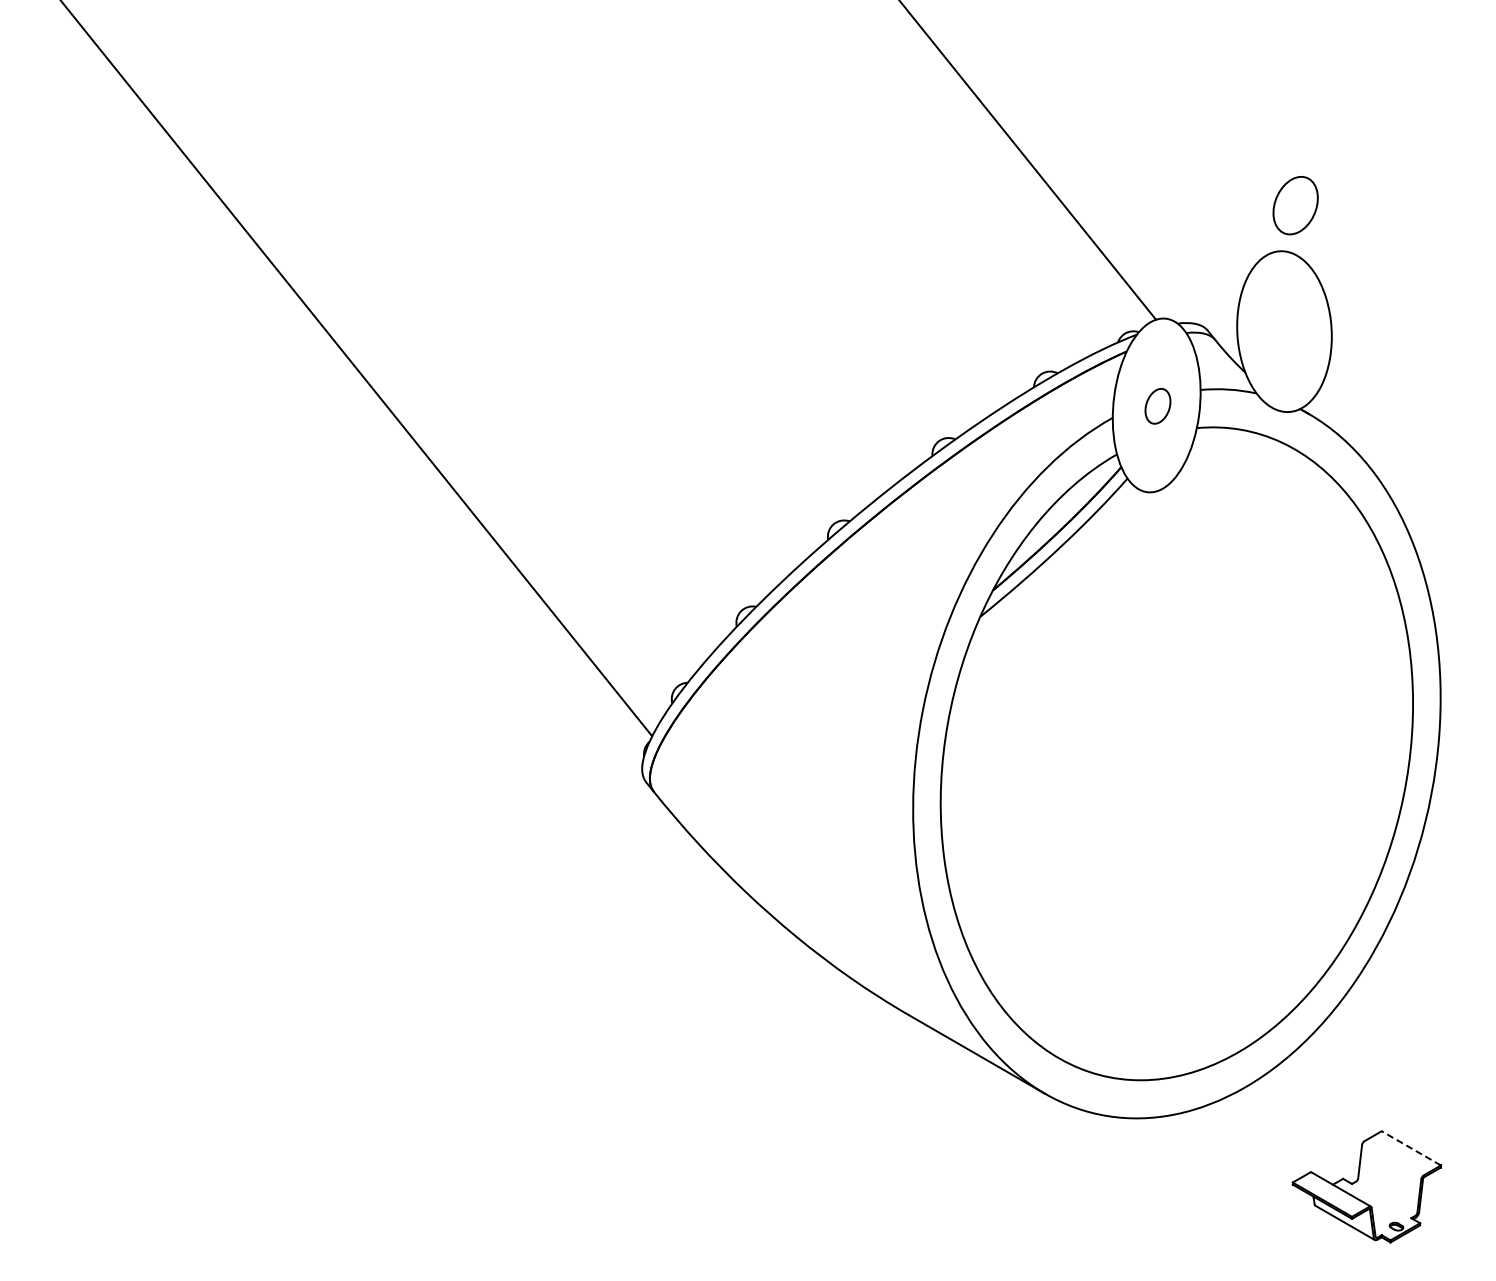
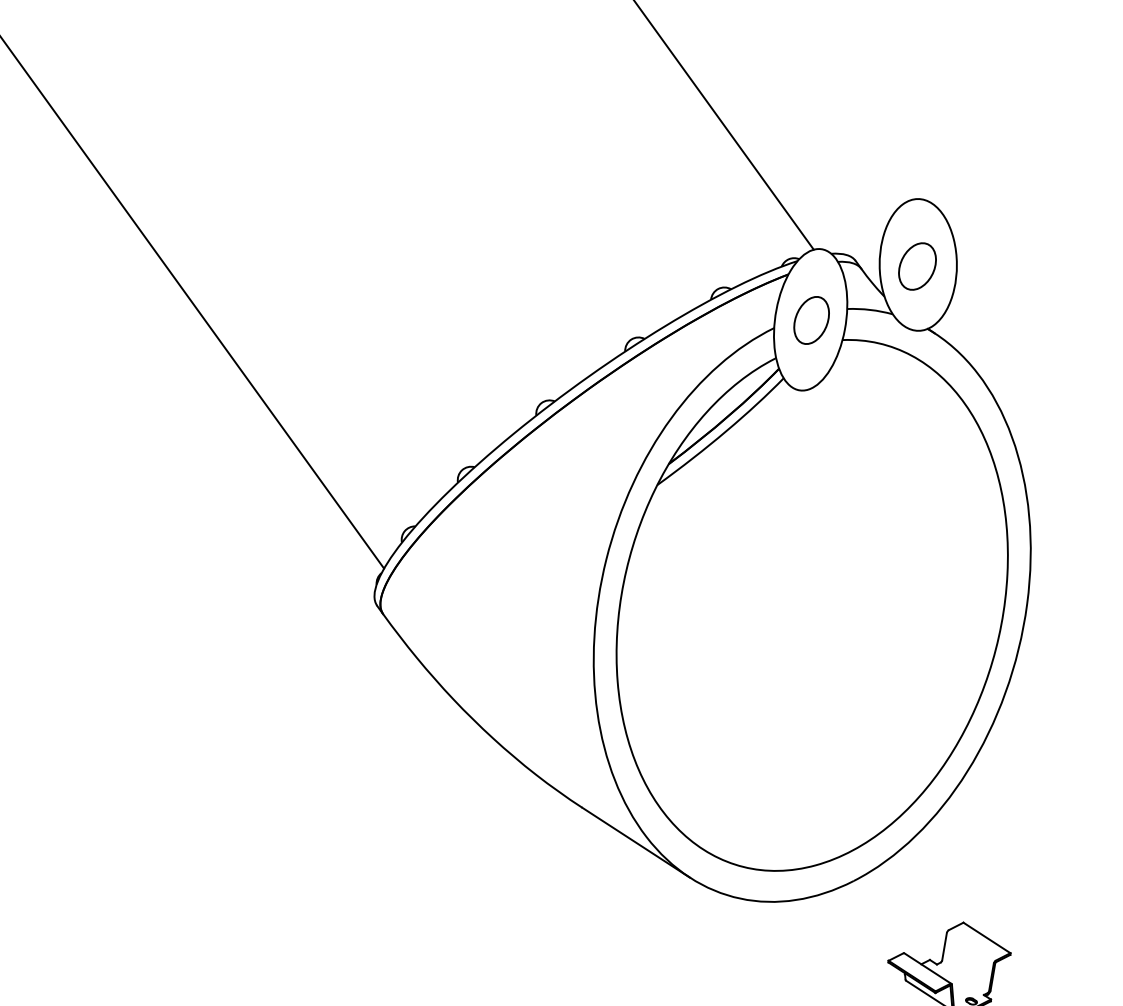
part: (1295, 205) -> (917, 266), moved
part: (1157, 406) -> (811, 320), size x1.67
line: (1410, 1148) -> (986, 938), dashed -> solid

